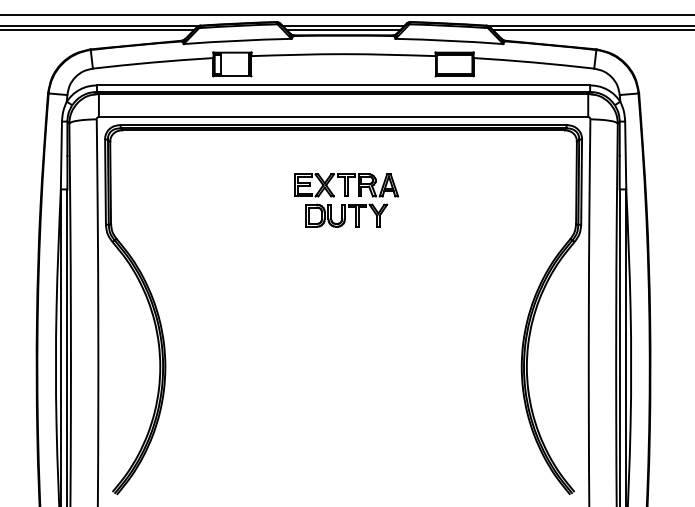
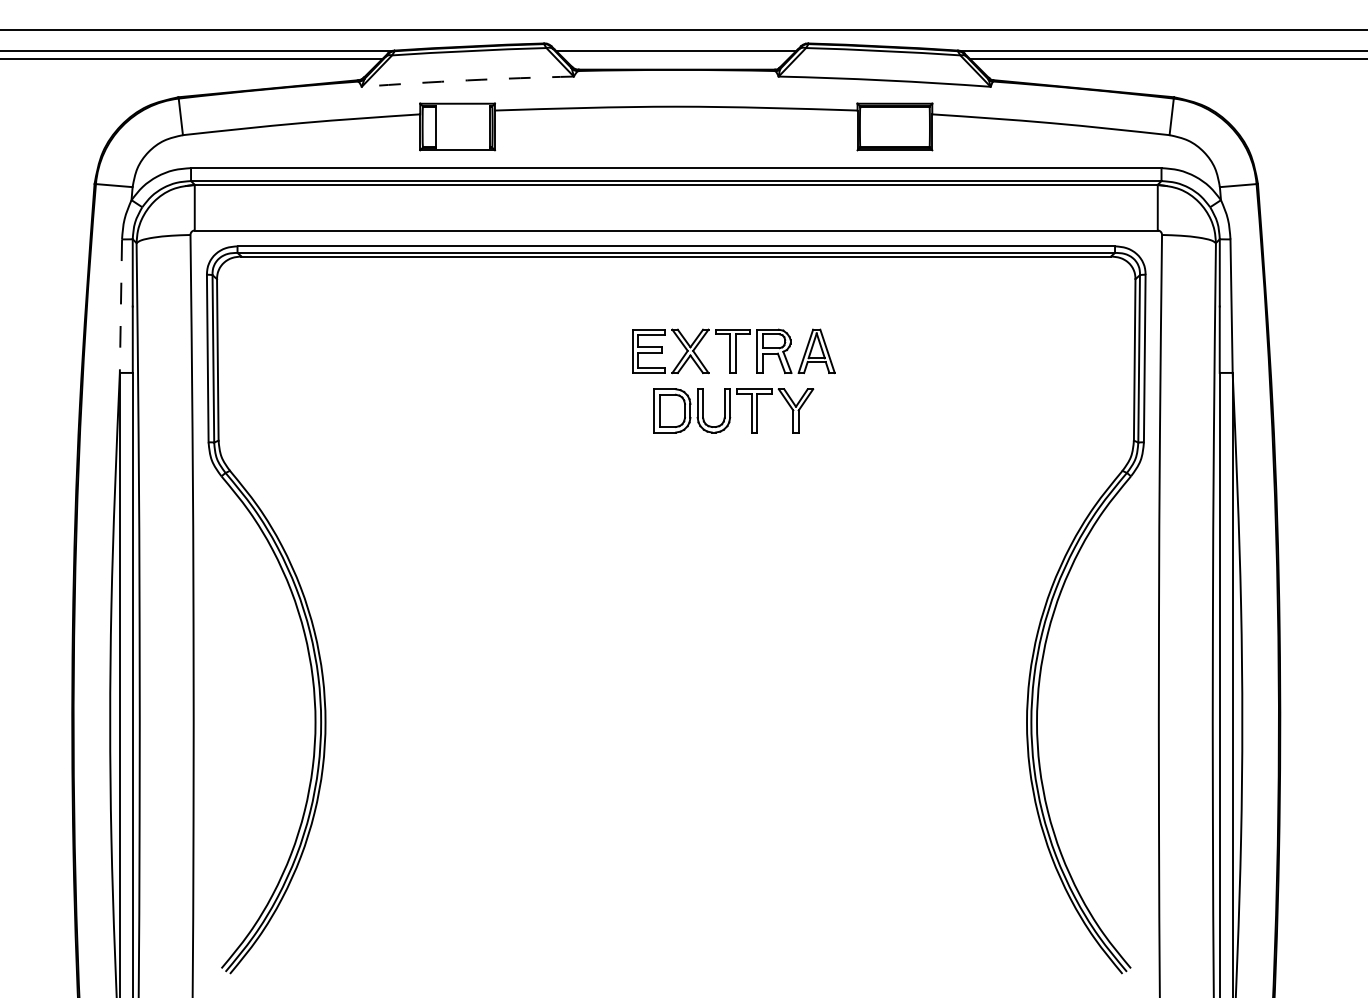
line: (343, 29) -> (676, 58), removed
arc: (237, 40) -> (467, 79), solid -> dashed
line: (61, 155) -> (121, 306), solid -> dashed
part: (346, 200) -> (733, 380), moved

